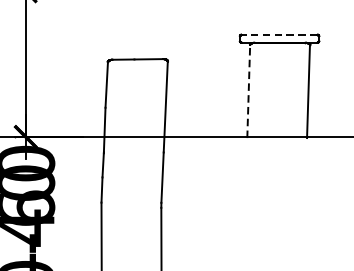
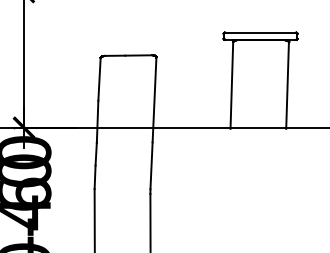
line: (279, 34) -> (260, 32), dashed -> solid
line: (248, 90) -> (231, 84), dashed -> solid

